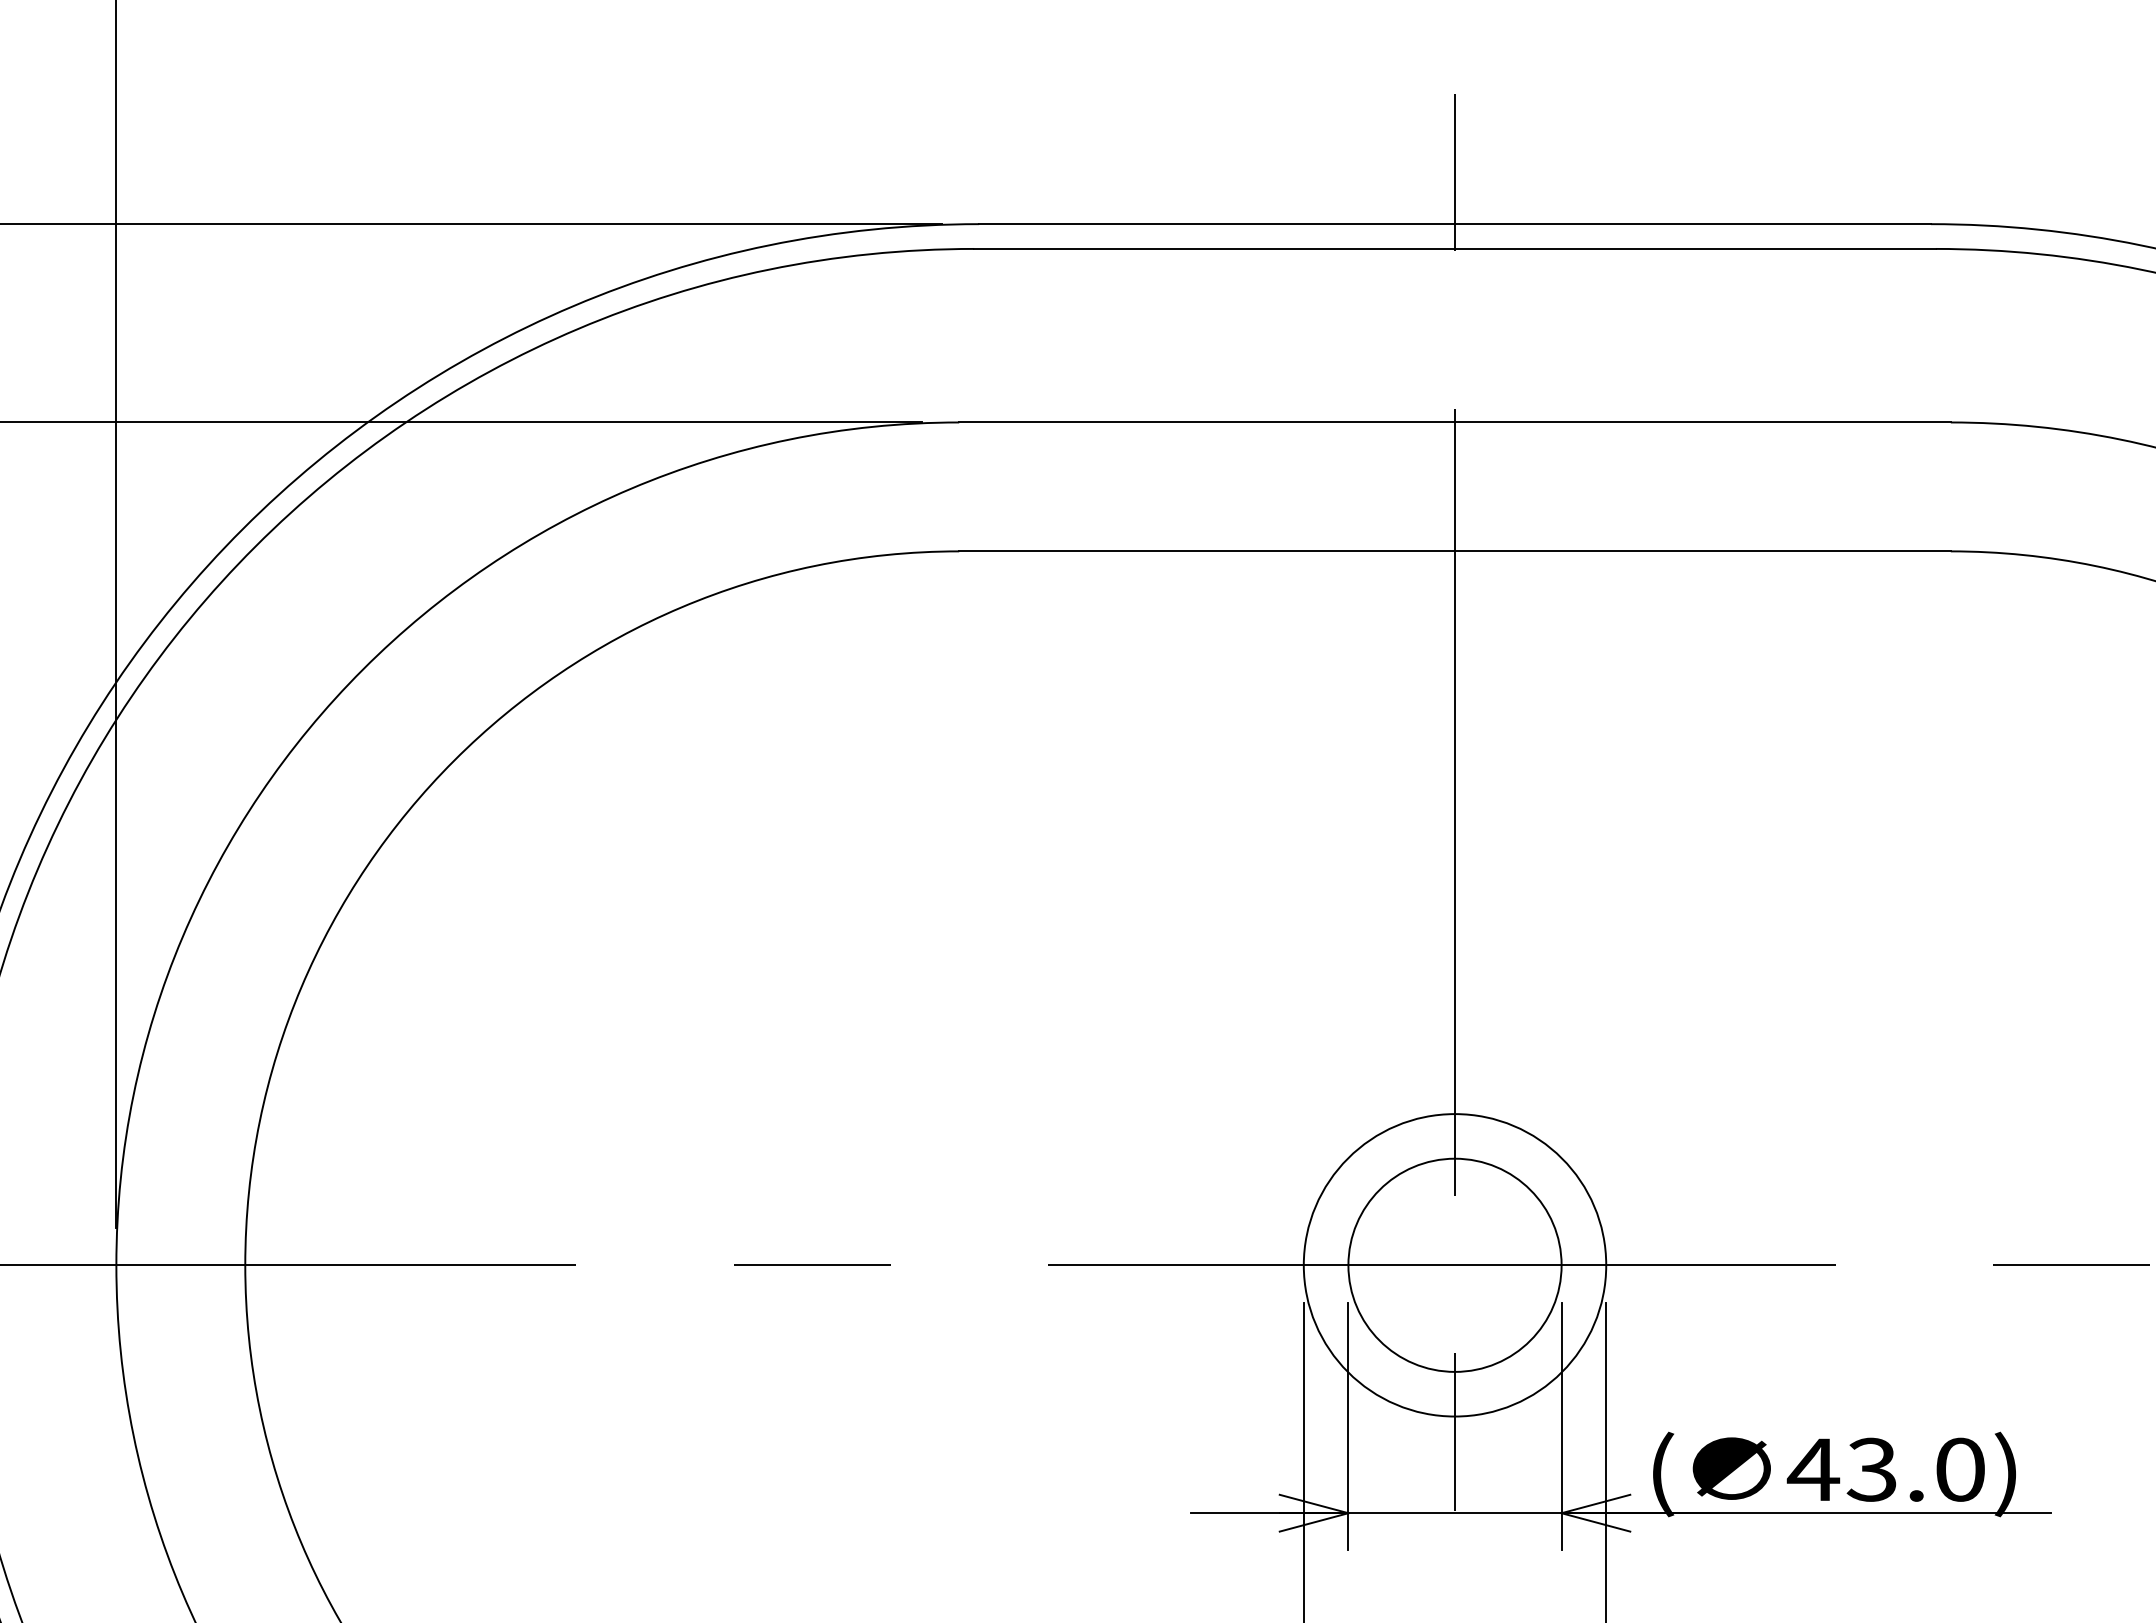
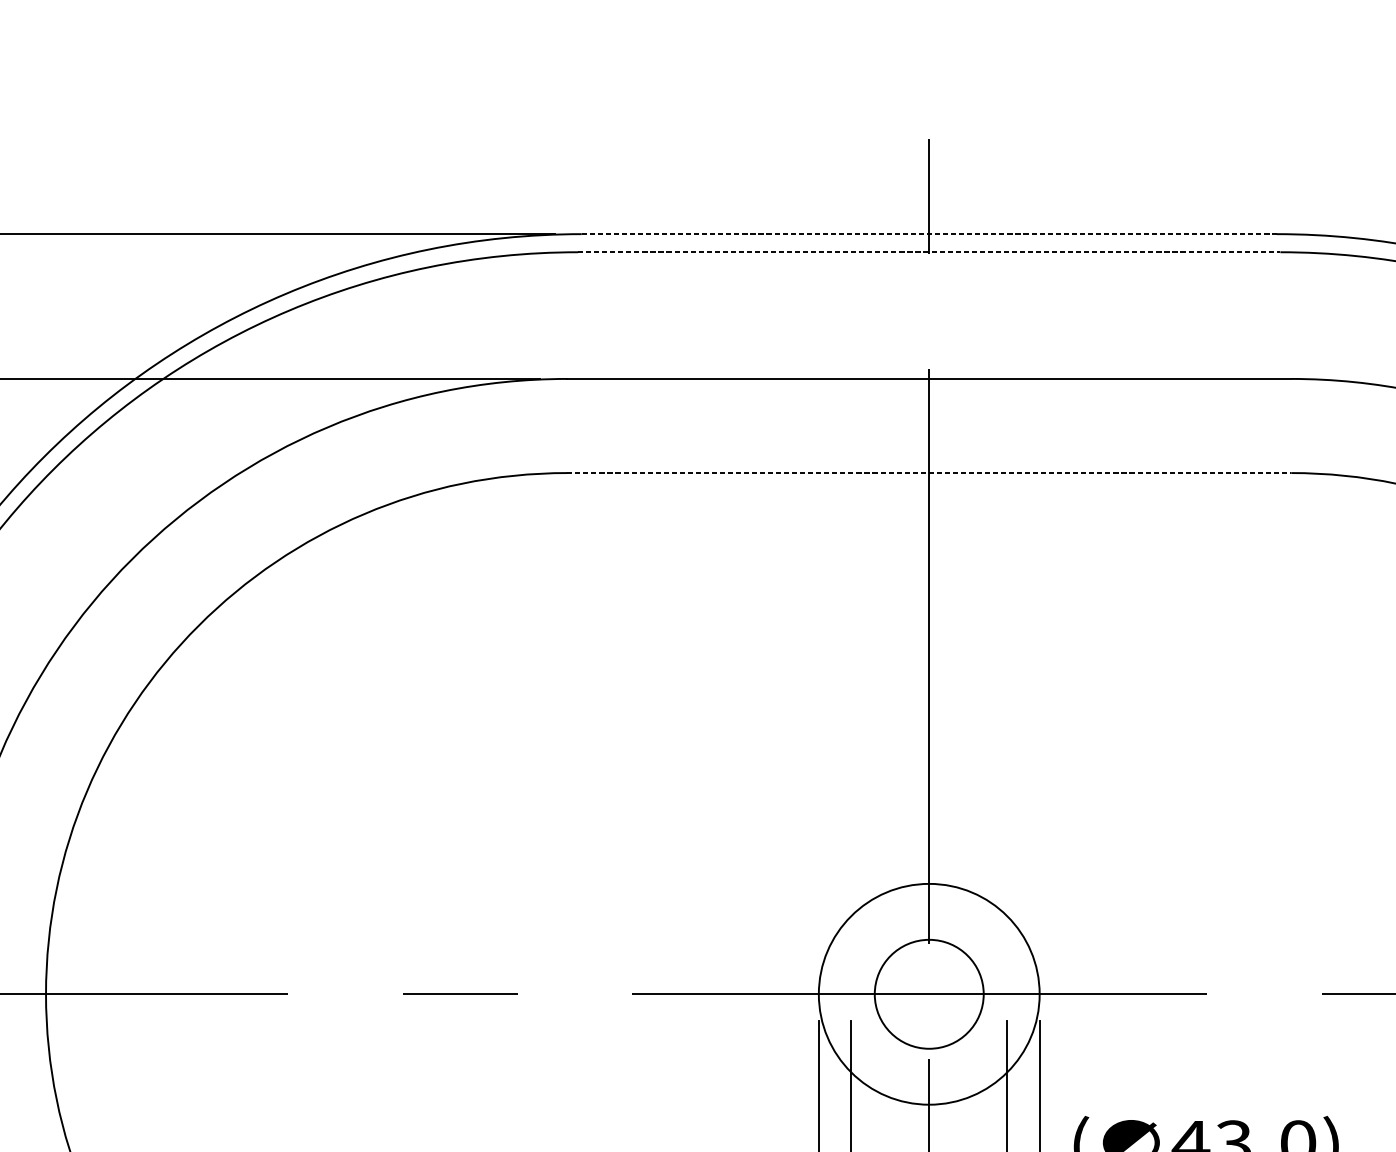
line: (1455, 224) -> (929, 234), solid -> dashed
line: (1455, 248) -> (929, 251), solid -> dashed
line: (1455, 551) -> (929, 473), solid -> dashed
circle: (1454, 1264) -> (928, 993), size x0.7

